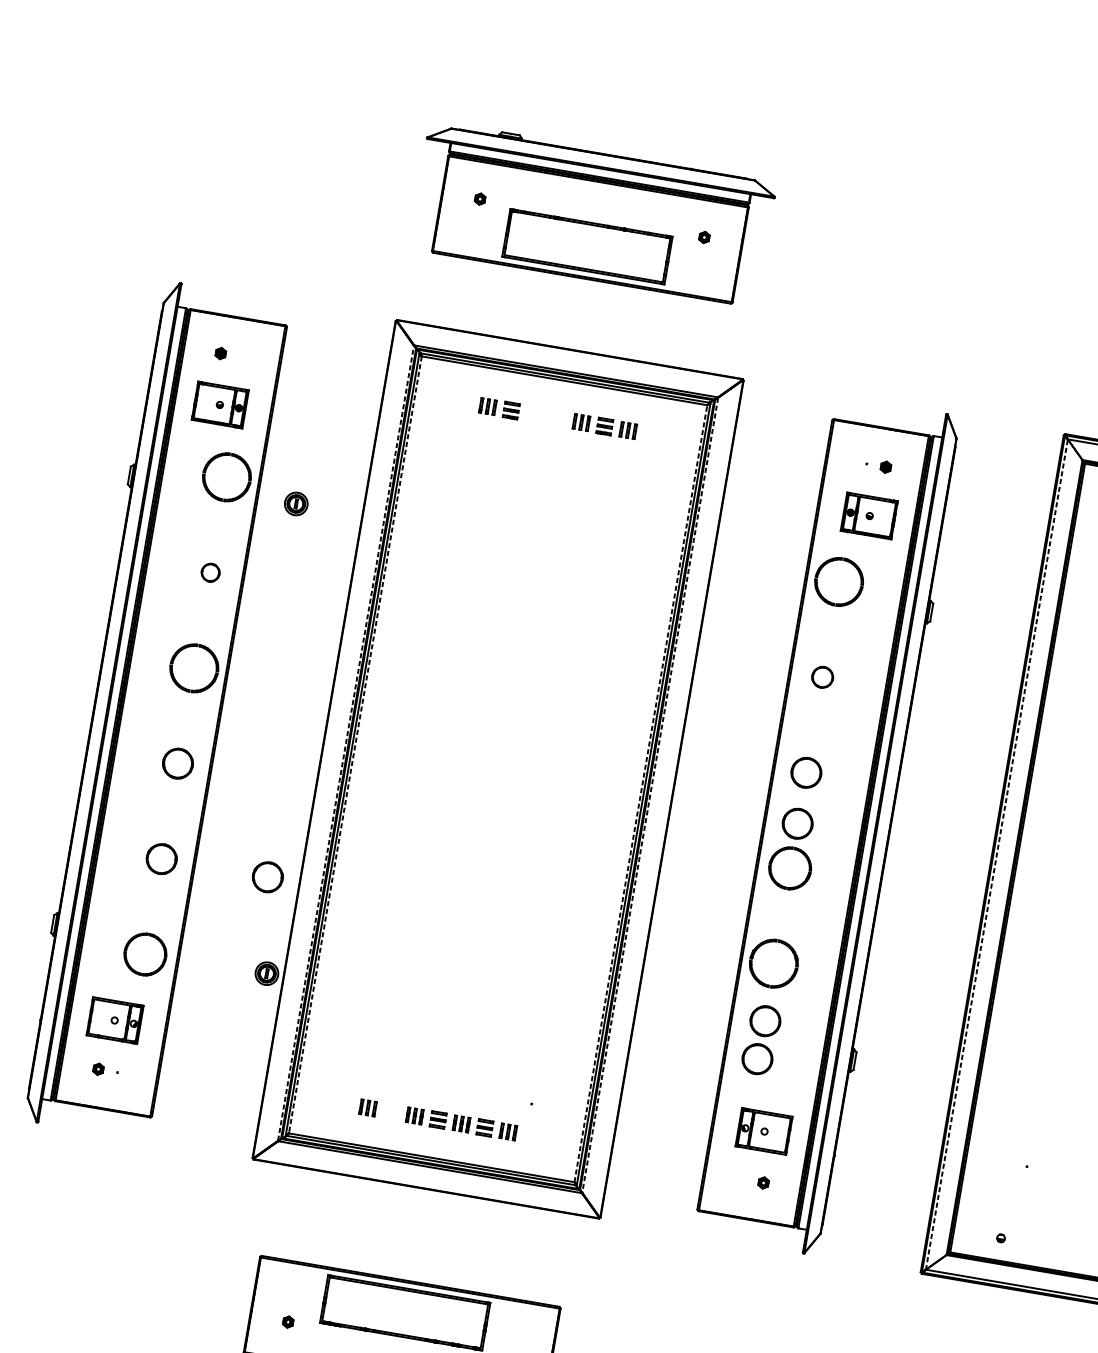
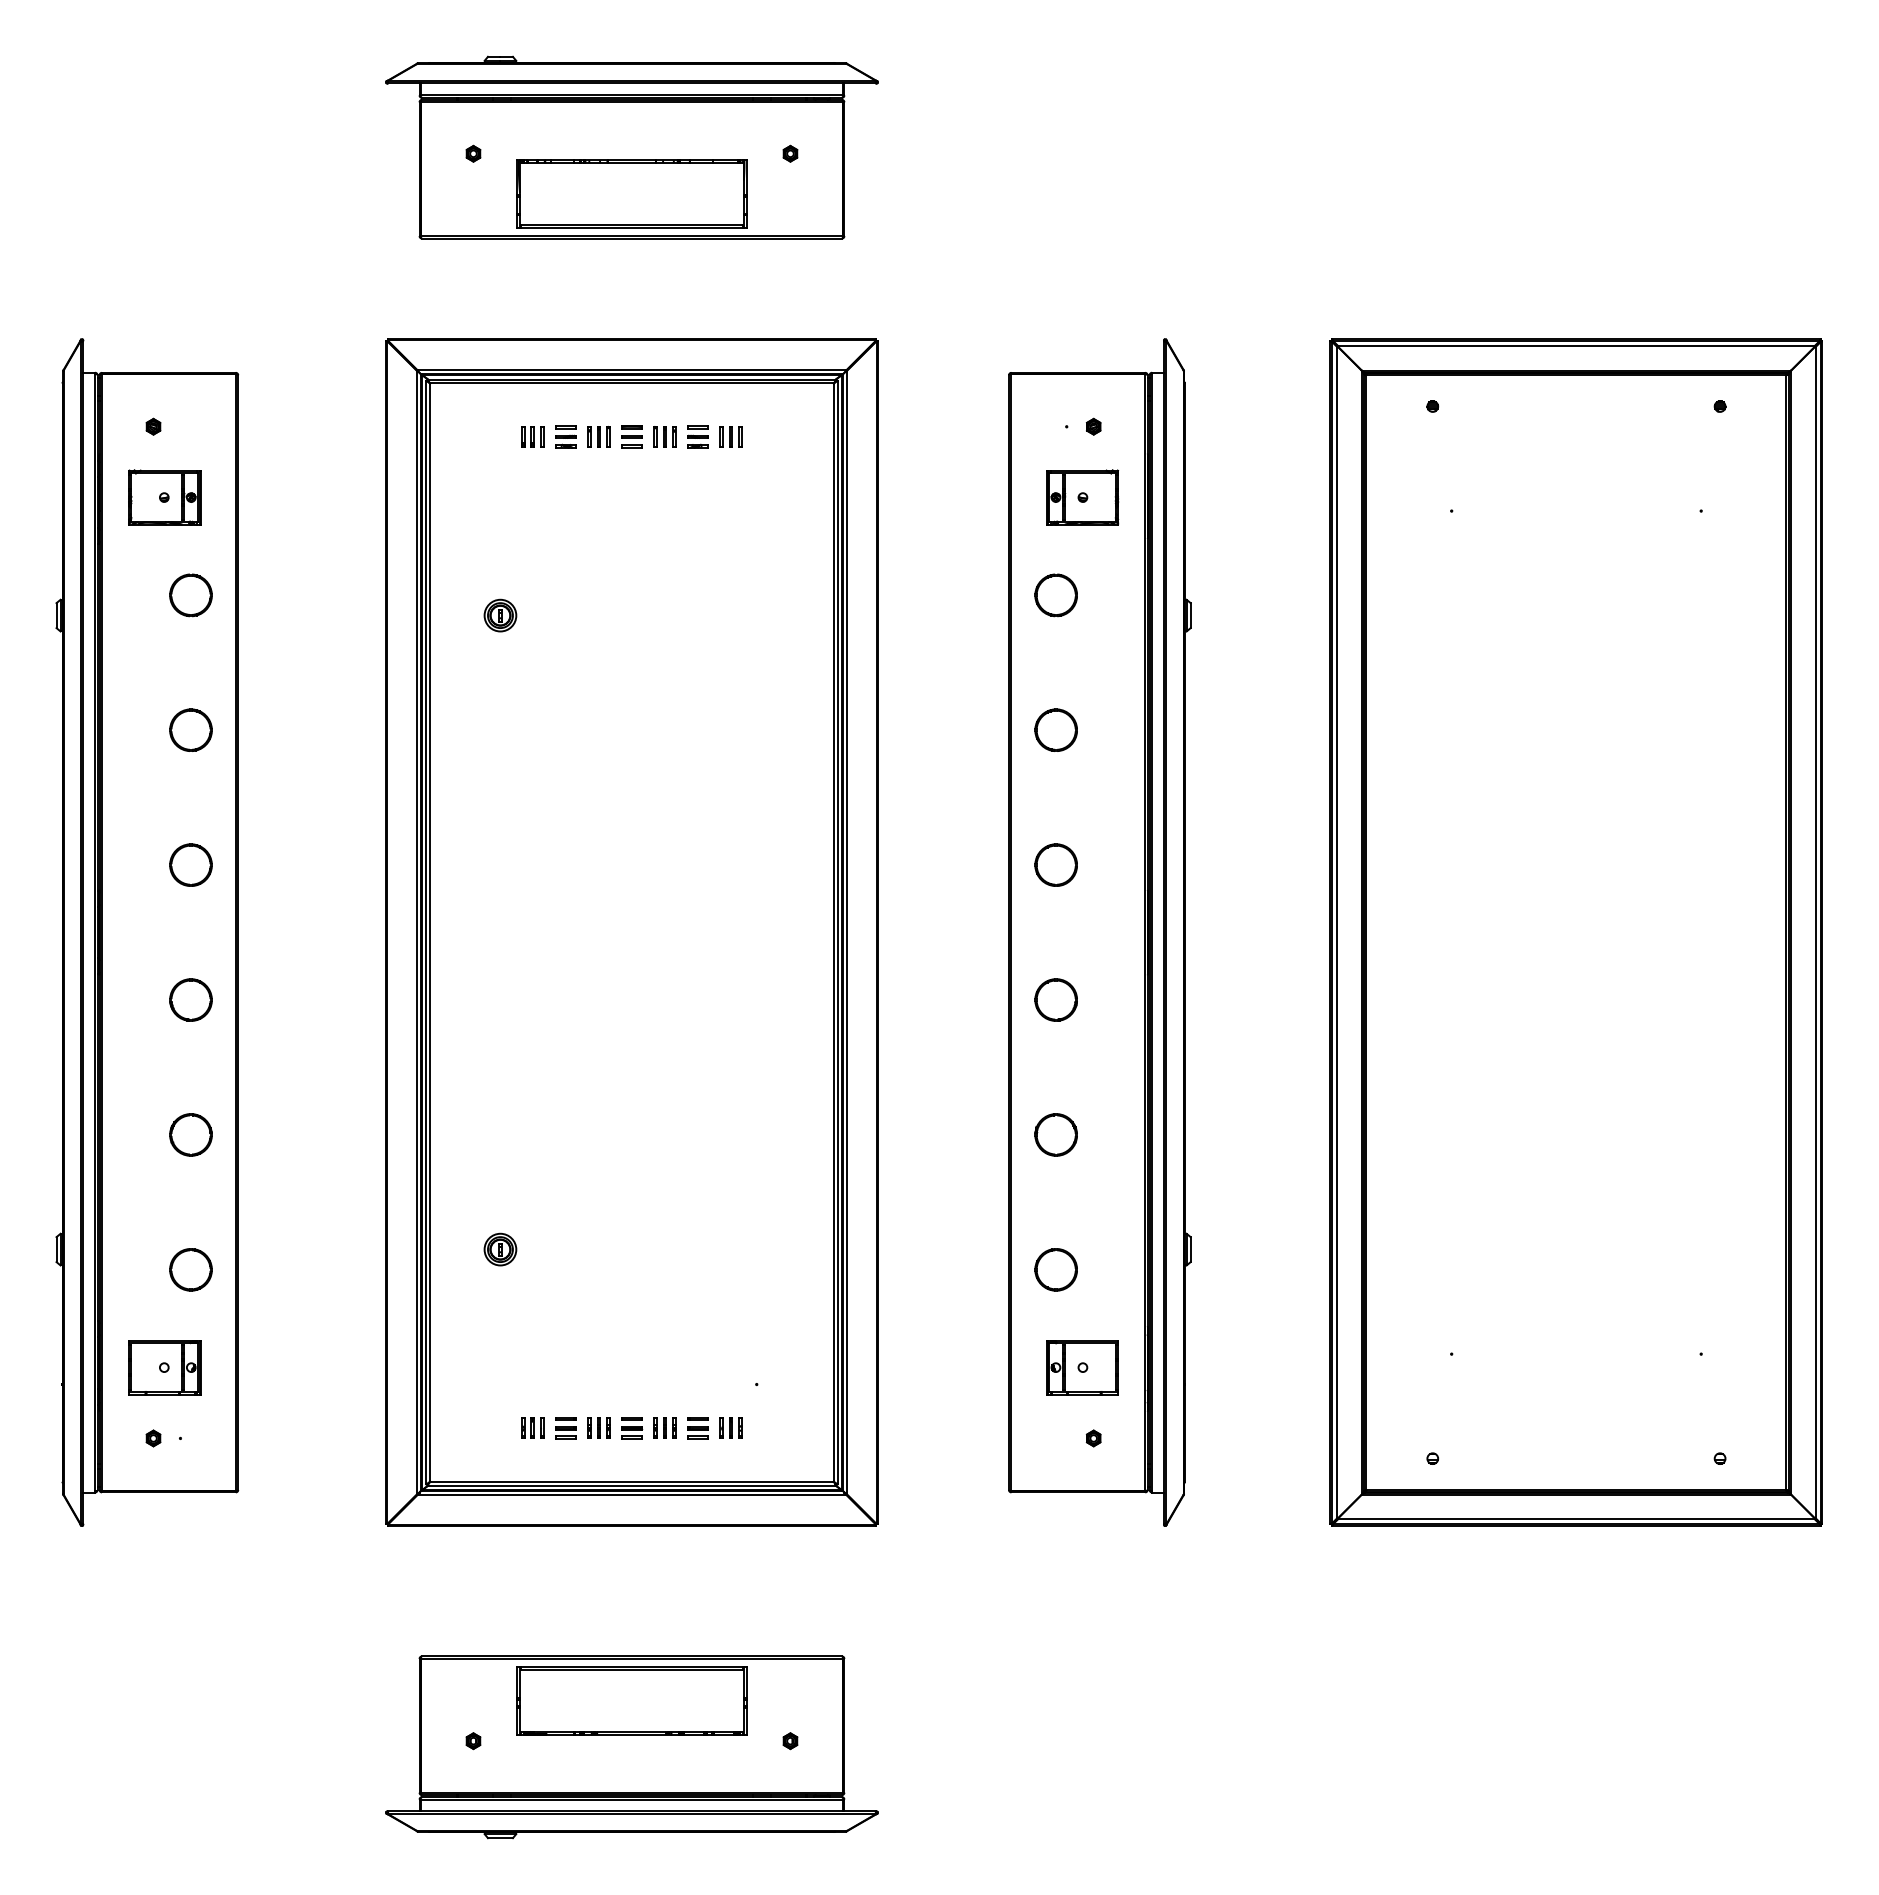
part: (534, 414) -> (598, 436), added
part: (557, 418) -> (631, 436), added
part: (226, 477) -> (190, 595), size x0.62
part: (296, 503) -> (500, 615), moved
part: (210, 572) -> (190, 729), size x1.67
part: (838, 582) -> (1055, 595), size x0.62
part: (194, 667) -> (190, 864), size x0.62
part: (822, 676) -> (1055, 729), size x1.43
line: (345, 743) -> (416, 932), dashed -> solid
line: (355, 745) -> (430, 933), dashed -> solid
line: (640, 793) -> (833, 932), dashed -> solid
line: (650, 795) -> (847, 932), dashed -> solid
part: (797, 823) -> (1055, 936), removed
line: (997, 854) -> (1337, 932), dashed -> solid
part: (789, 867) -> (1055, 999), size x0.71
part: (267, 876) -> (340, 1134), removed
part: (145, 954) -> (190, 1269), size x0.71
part: (773, 963) -> (1055, 1134), size x0.62
part: (266, 973) -> (500, 1249), moved
part: (764, 1020) -> (1057, 1215), removed
part: (391, 1112) -> (565, 1428), added

